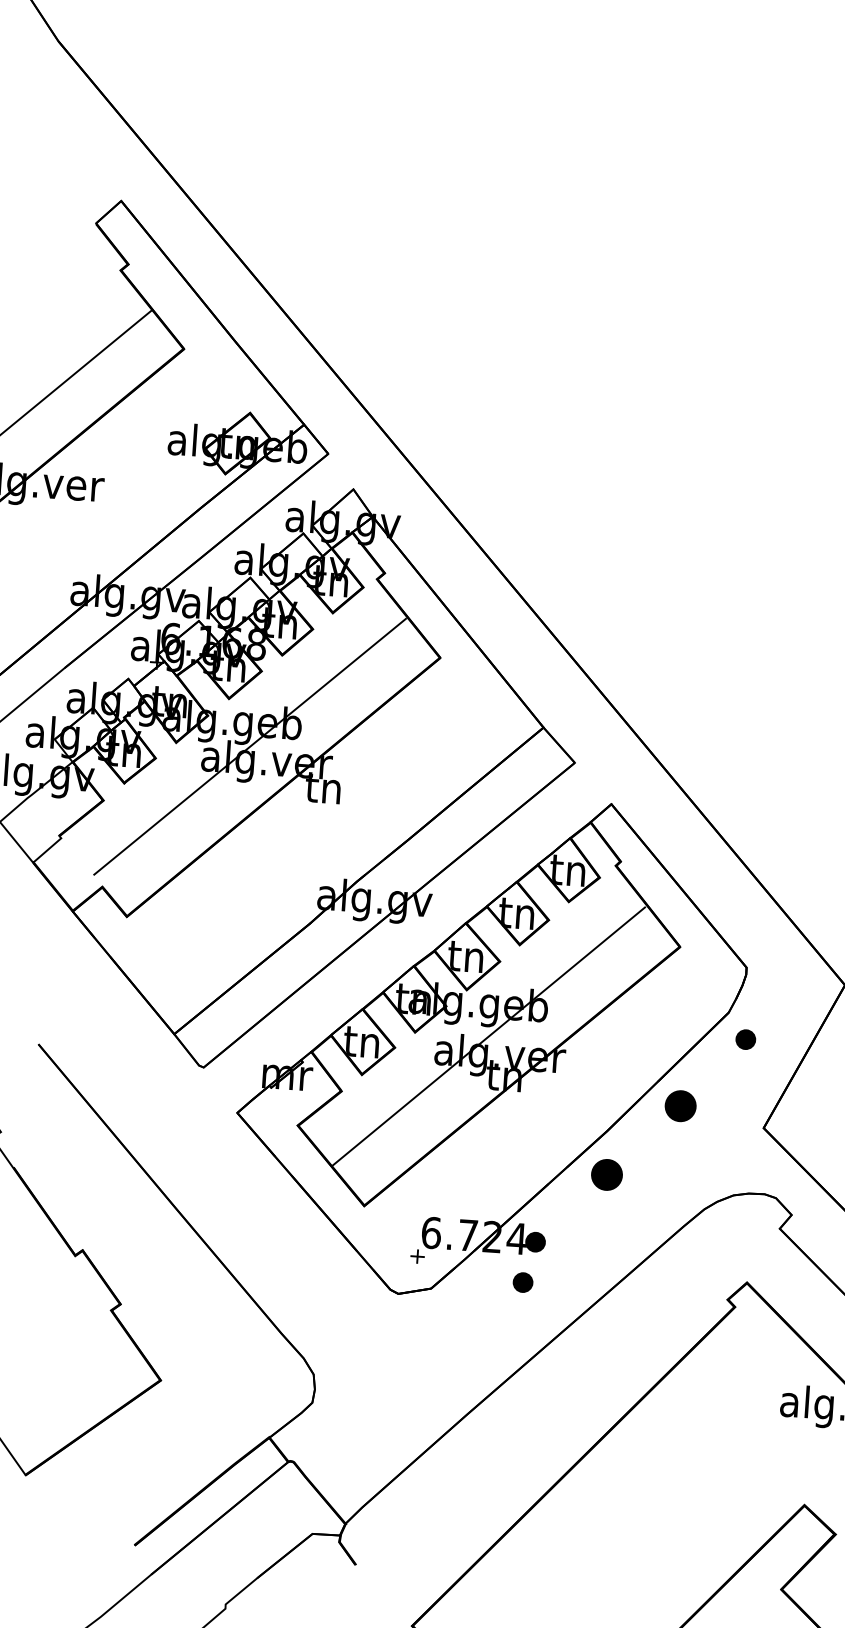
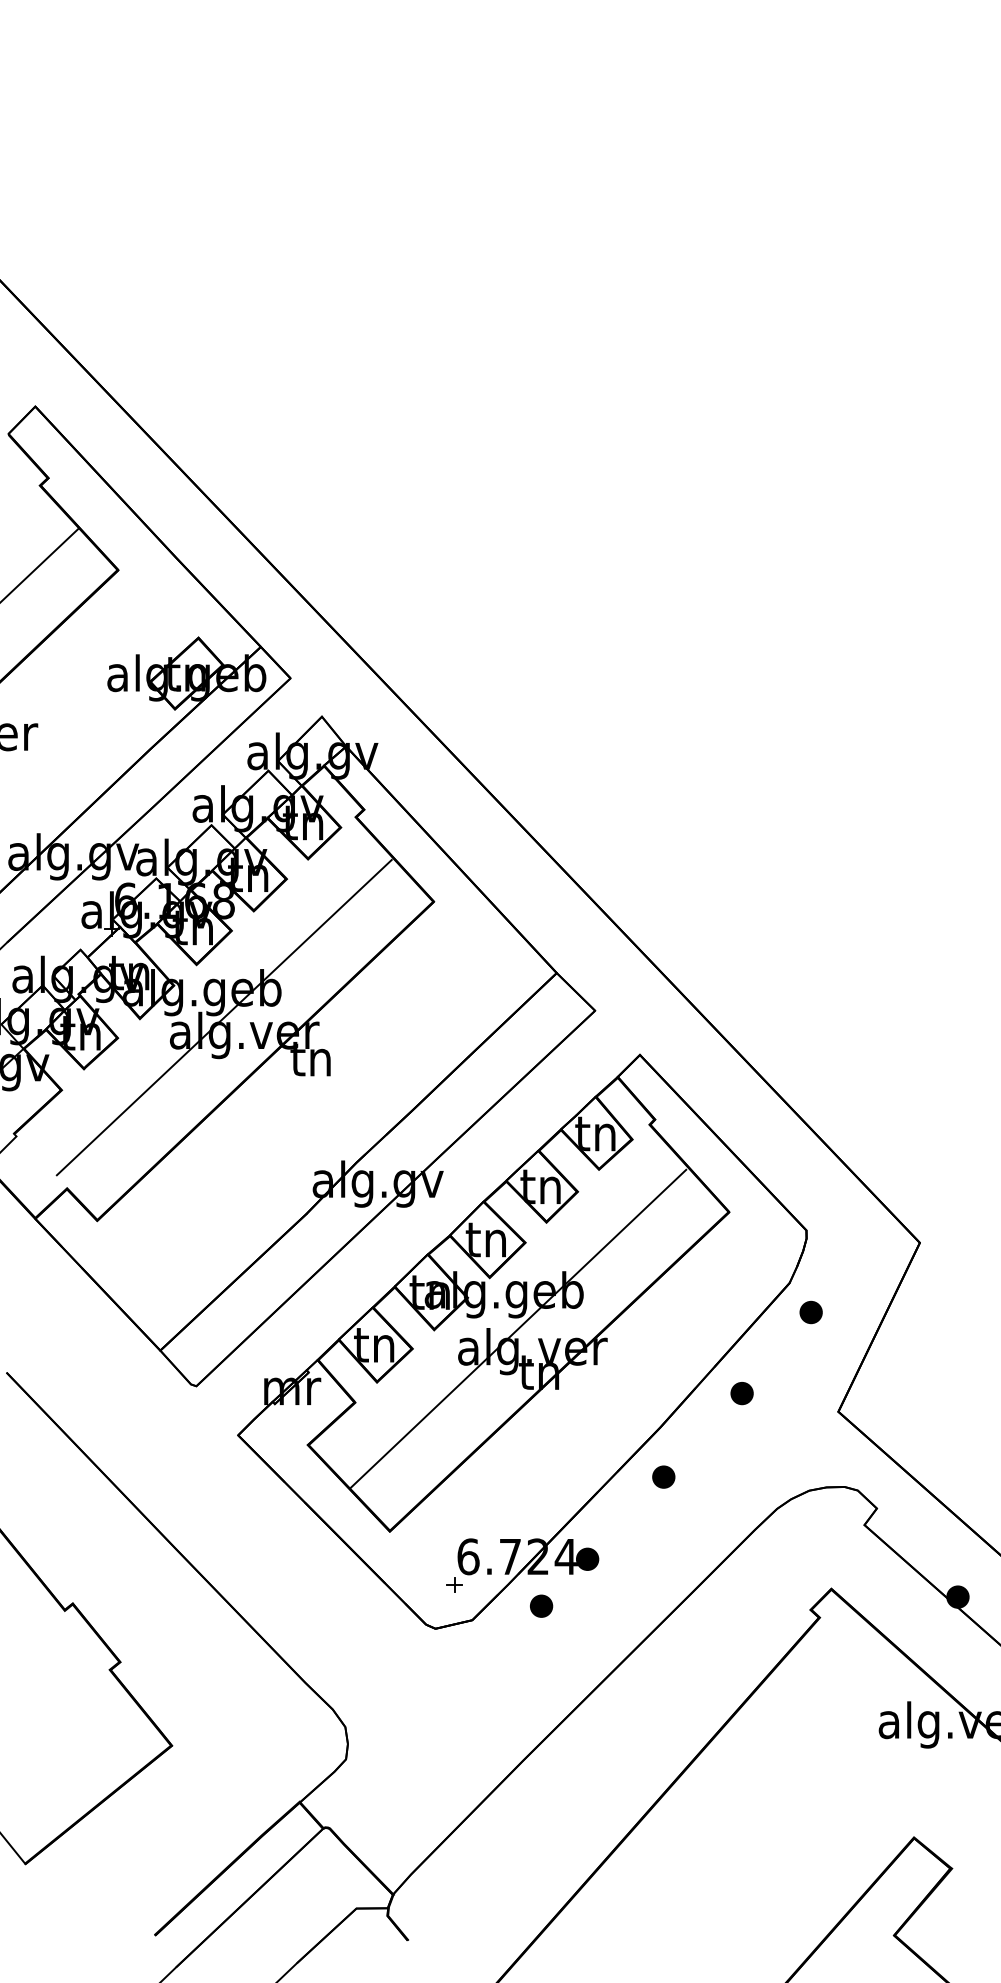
part: (680, 1106) -> (741, 1393), size x0.62
part: (606, 1174) -> (663, 1476), size x0.62
part: (523, 1281) -> (541, 1605), moved

